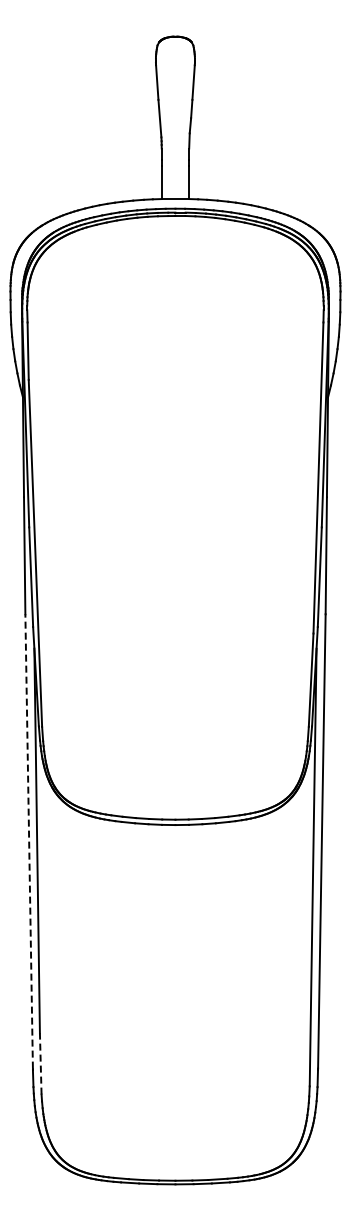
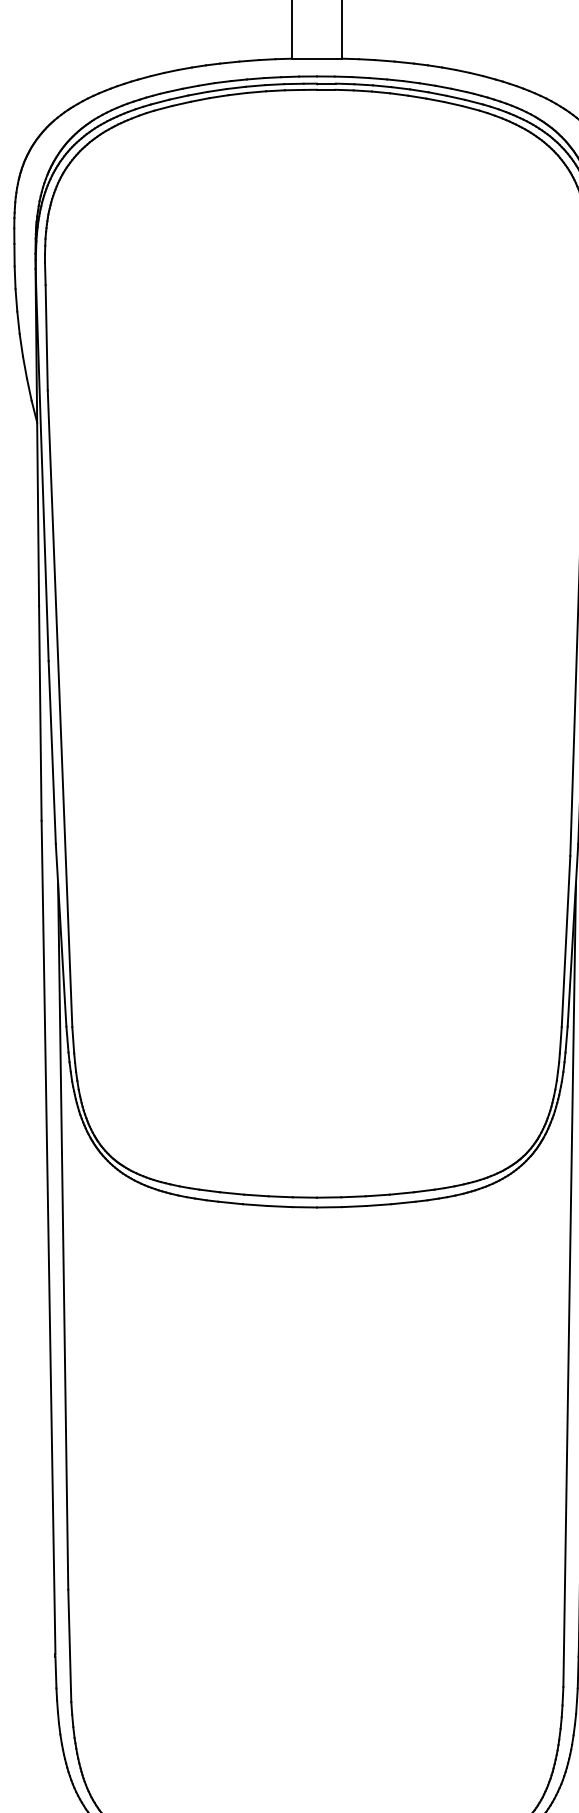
line: (29, 840) -> (49, 1235), dashed -> solid
line: (40, 1063) -> (69, 1645), dashed -> solid

